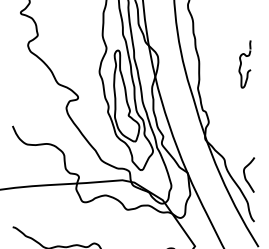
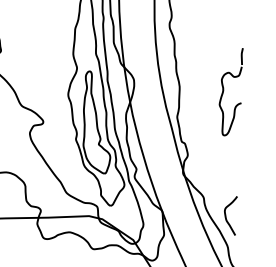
part: (244, 64) -> (230, 92), size x1.67

